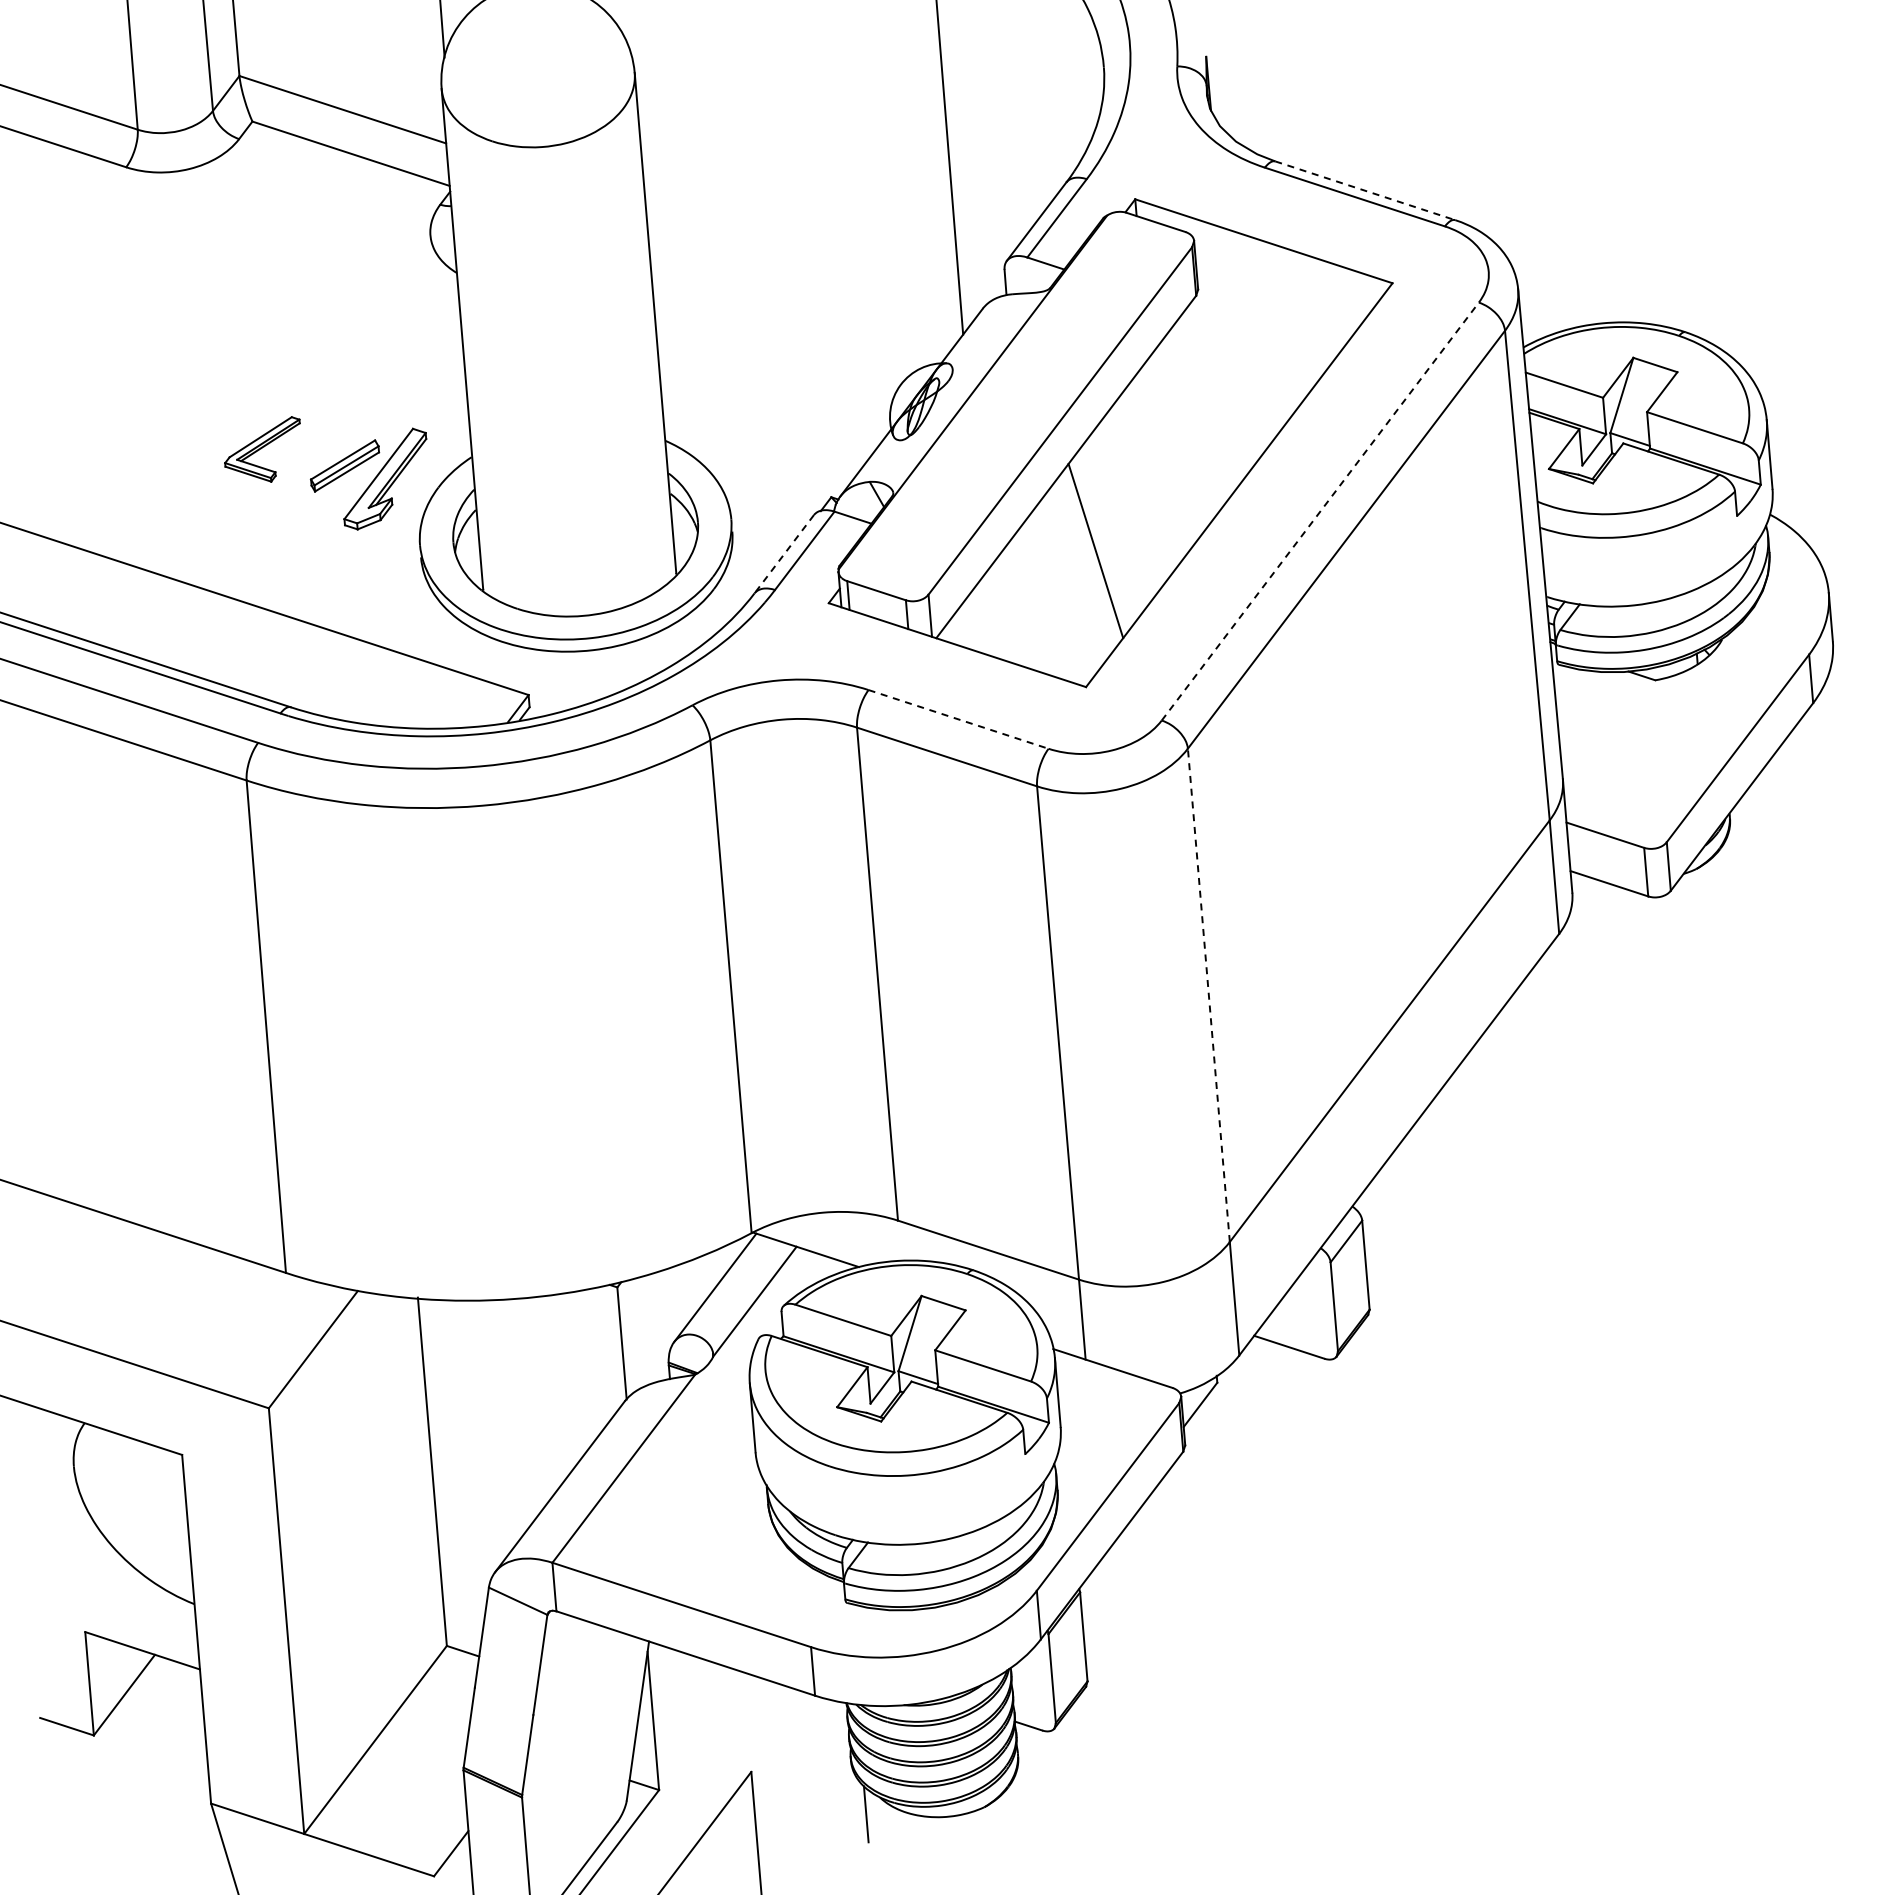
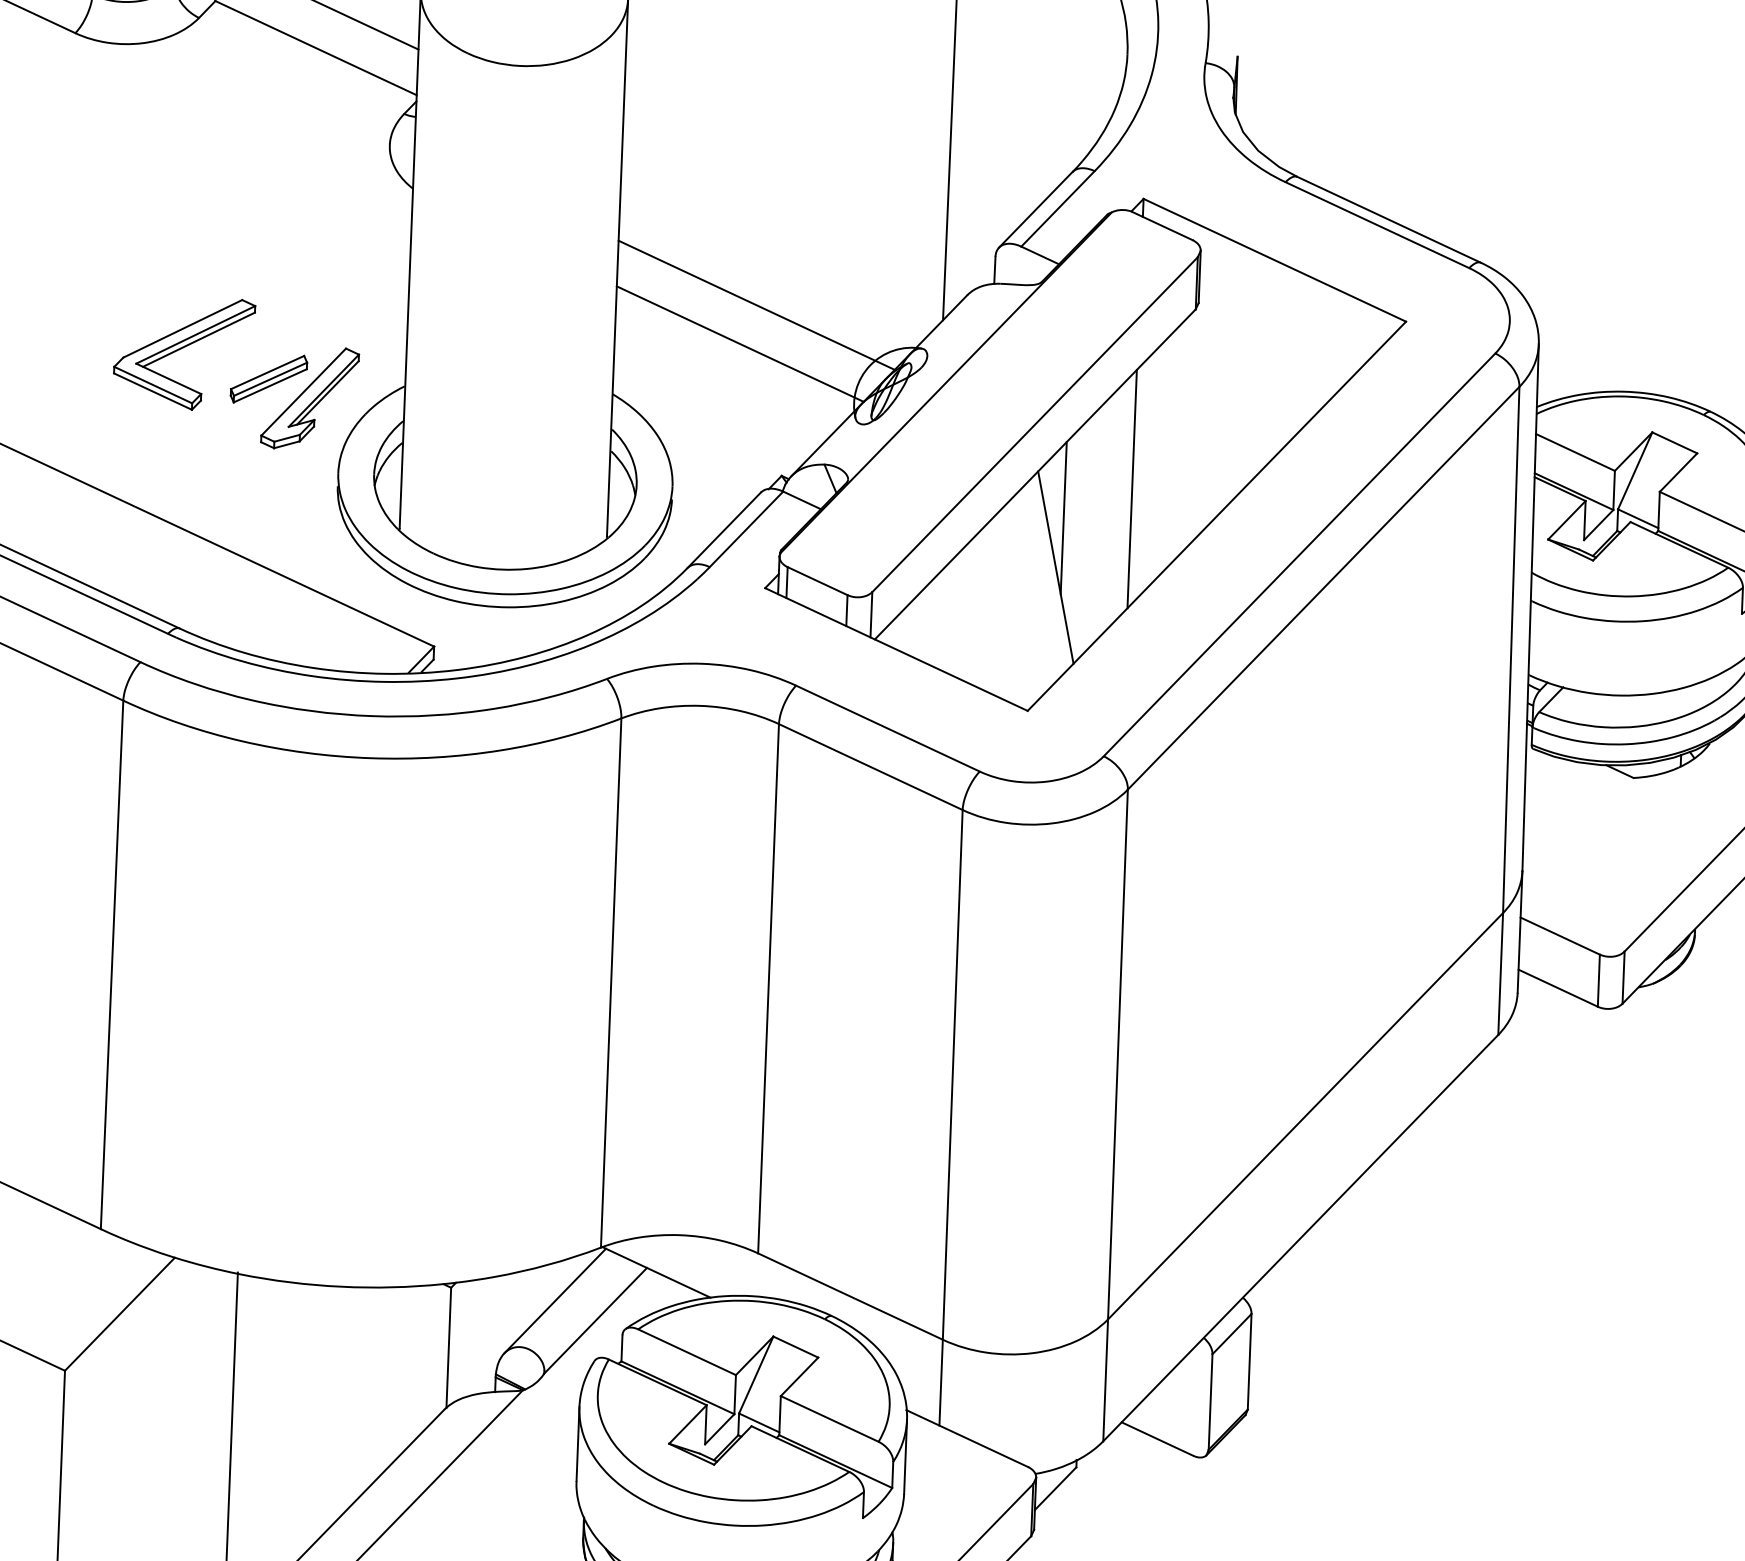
line: (1365, 190) -> (1389, 219), dashed -> solid
line: (788, 341) -> (756, 304), added
line: (777, 379) -> (739, 343), added
part: (262, 449) -> (183, 350), size x1.67
line: (1157, 469) -> (1131, 488), added
line: (1097, 504) -> (1063, 518), added
line: (1320, 511) -> (1299, 554), dashed -> solid
line: (783, 554) -> (723, 530), dashed -> solid
line: (958, 719) -> (887, 728), dashed -> solid
line: (1208, 995) -> (1117, 1054), dashed -> solid

